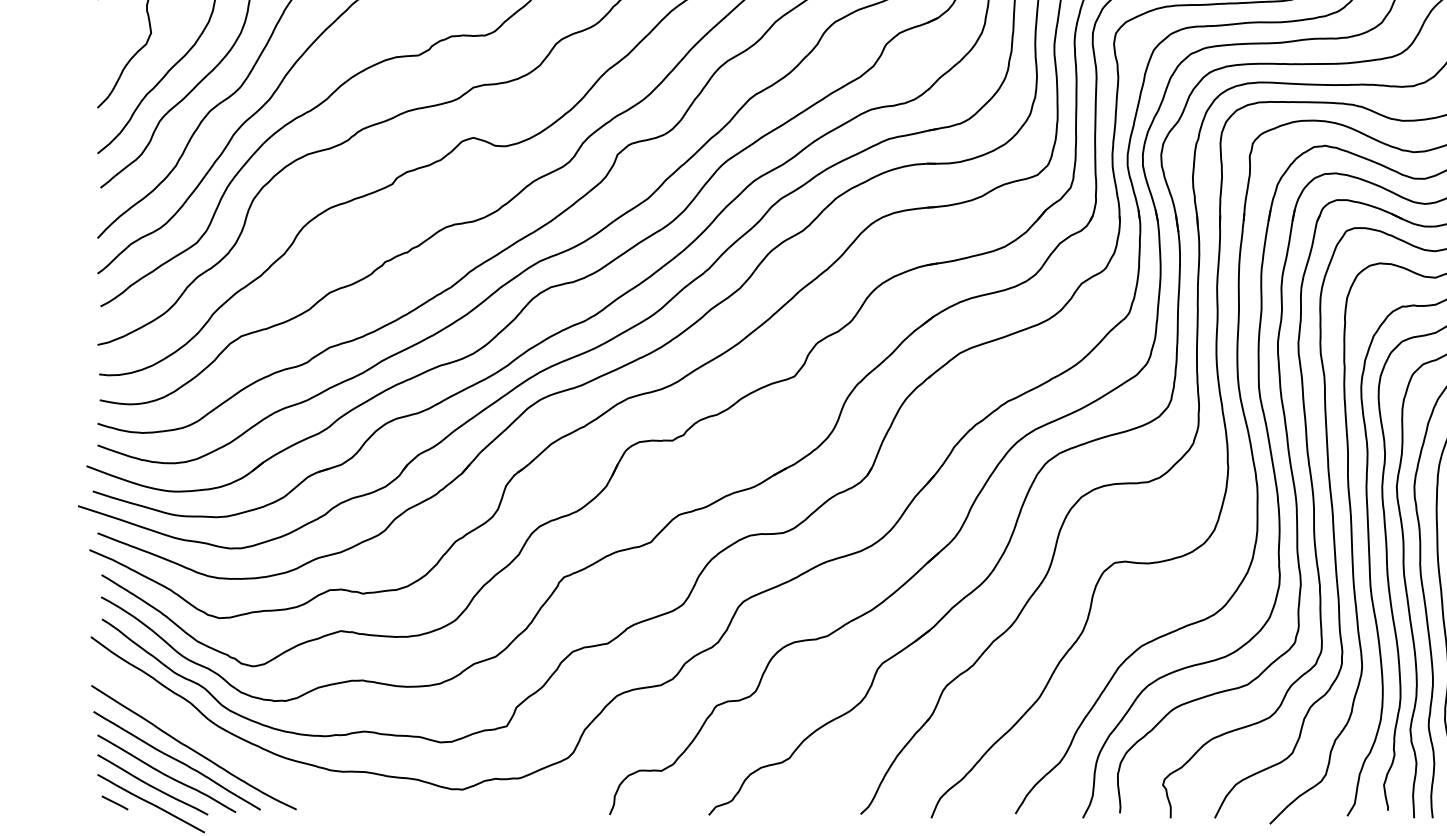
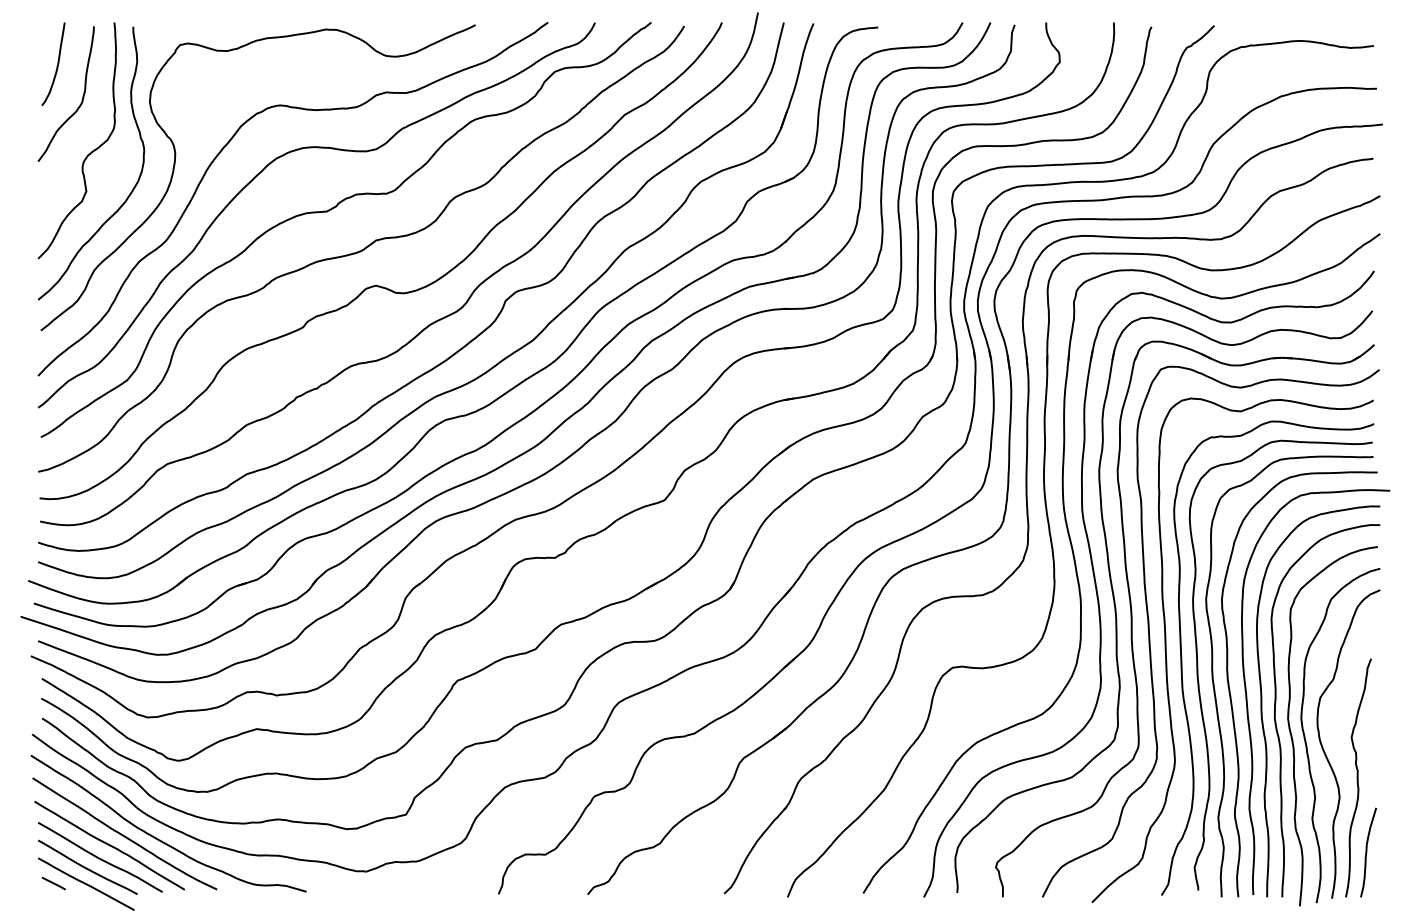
curve: (233, 753) -> (160, 839), added

